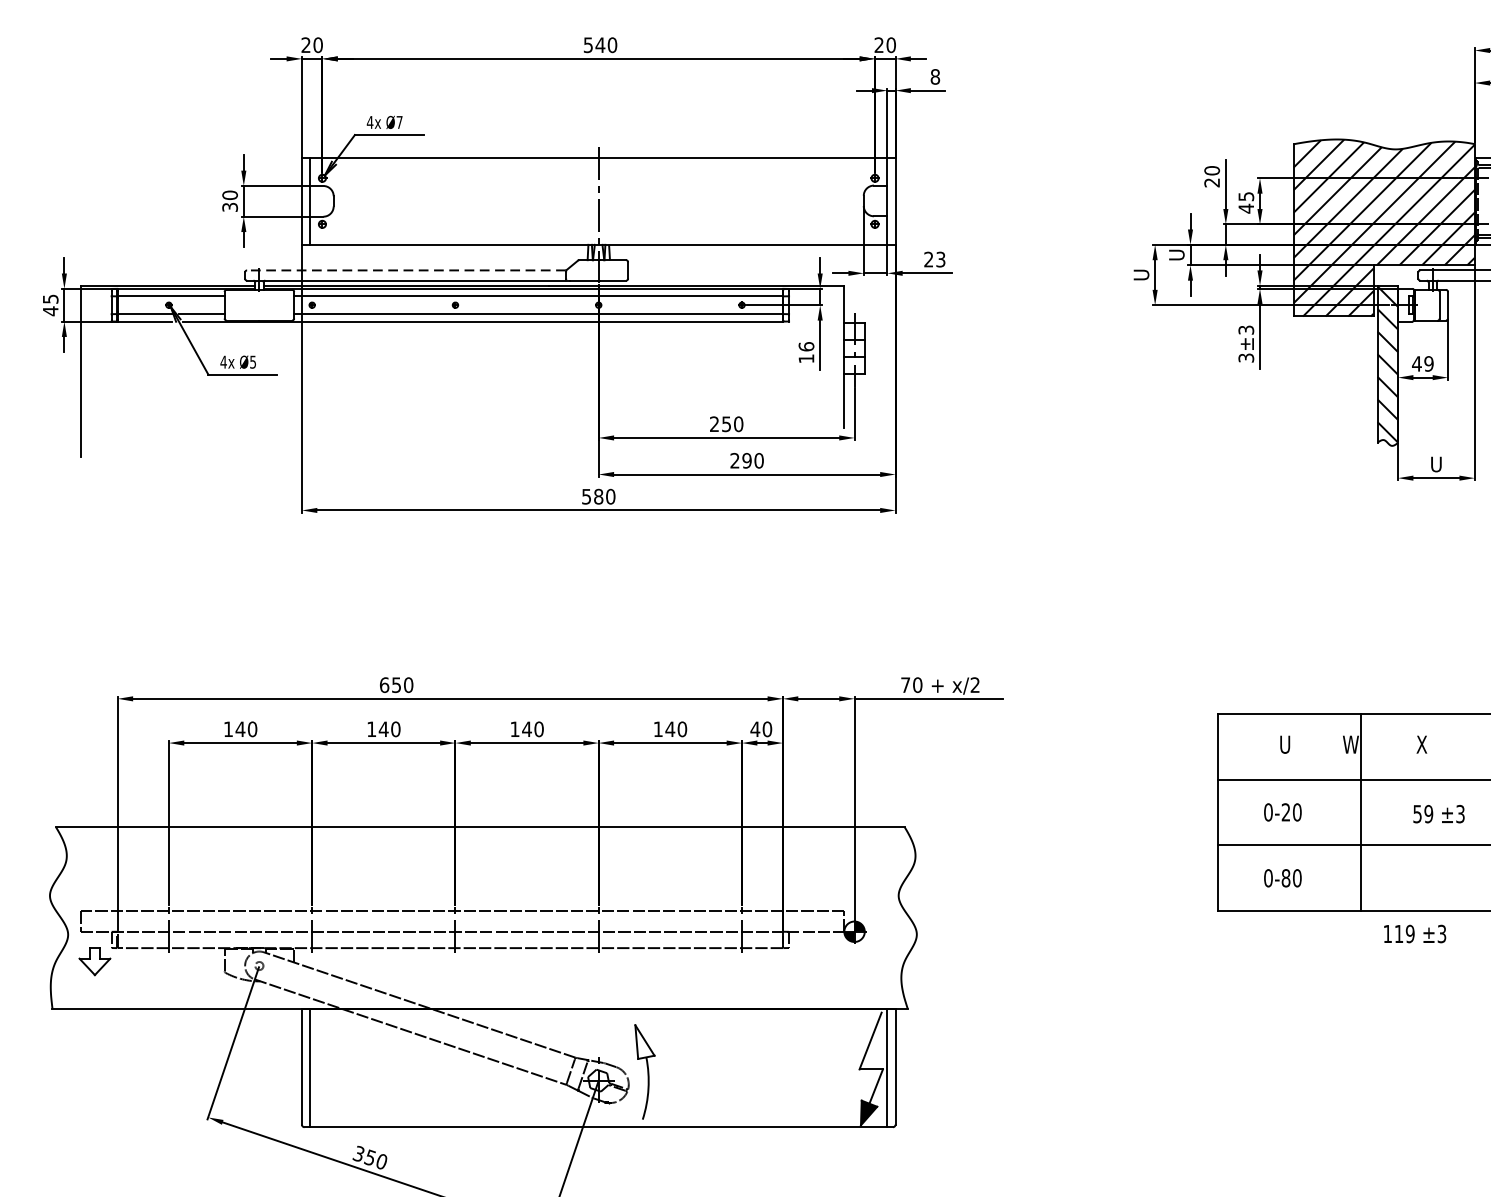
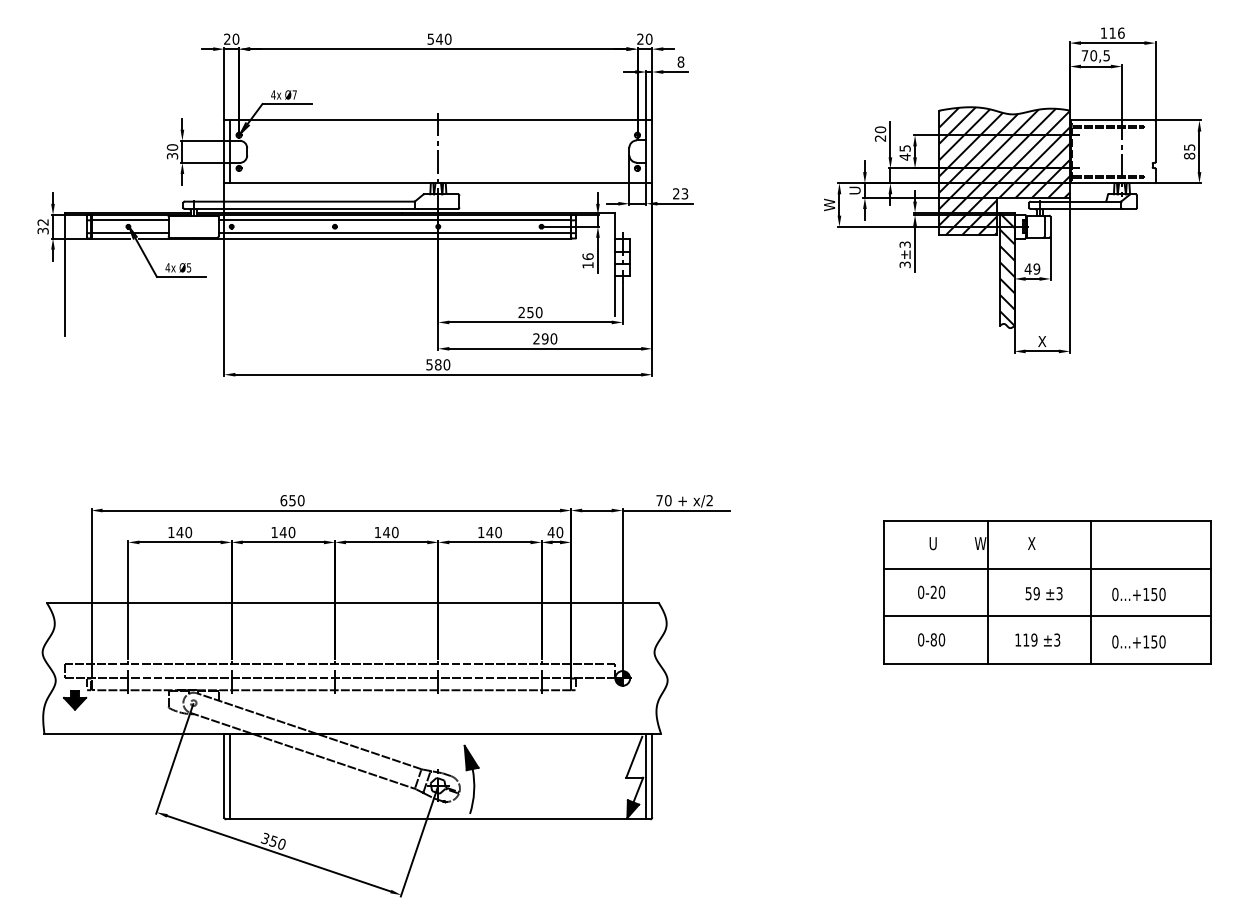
line: (406, 270) -> (299, 201), dashed -> solid
text: (1141, 274) -> (829, 204), U -> W
text: (49, 304) -> (42, 226), 45 -> 32
text: (1436, 464) -> (1042, 341), U -> X
text: (1414, 933) -> (1037, 639), moved
fill: (94, 960) -> (74, 699), added
fill: (644, 1041) -> (471, 757), added

